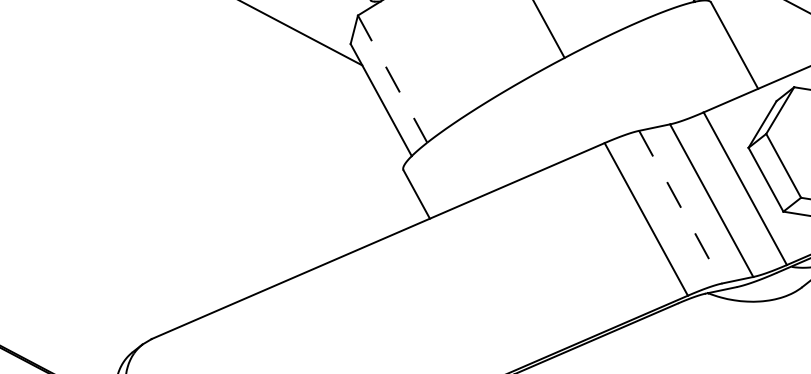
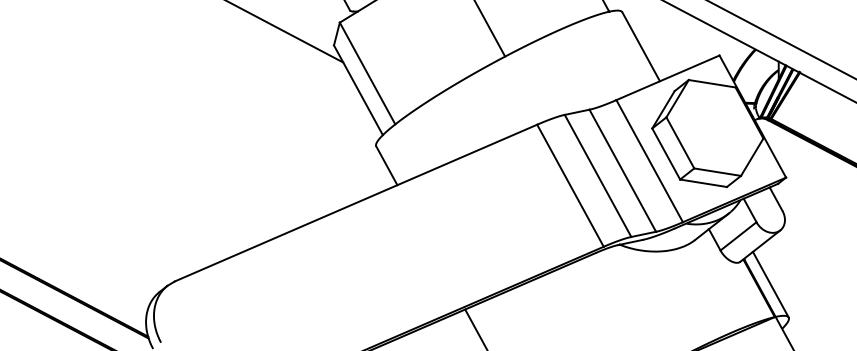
line: (392, 79) -> (367, 73), dashed -> solid
line: (681, 206) -> (598, 175), dashed -> solid

